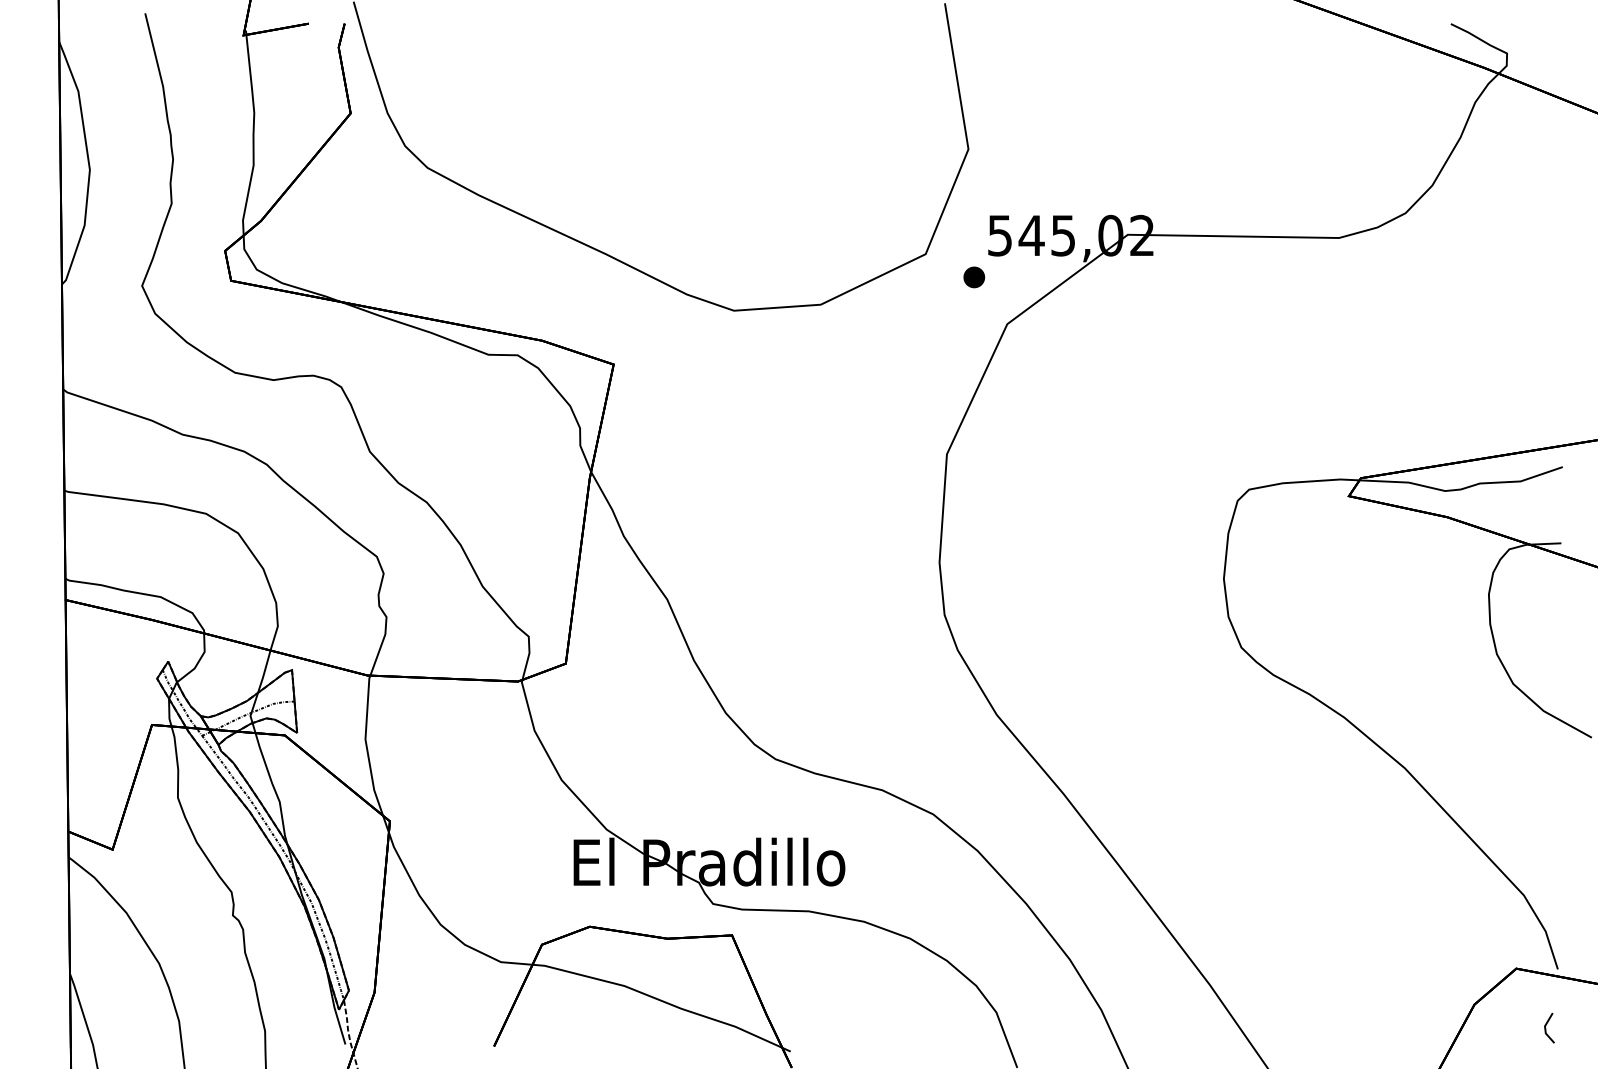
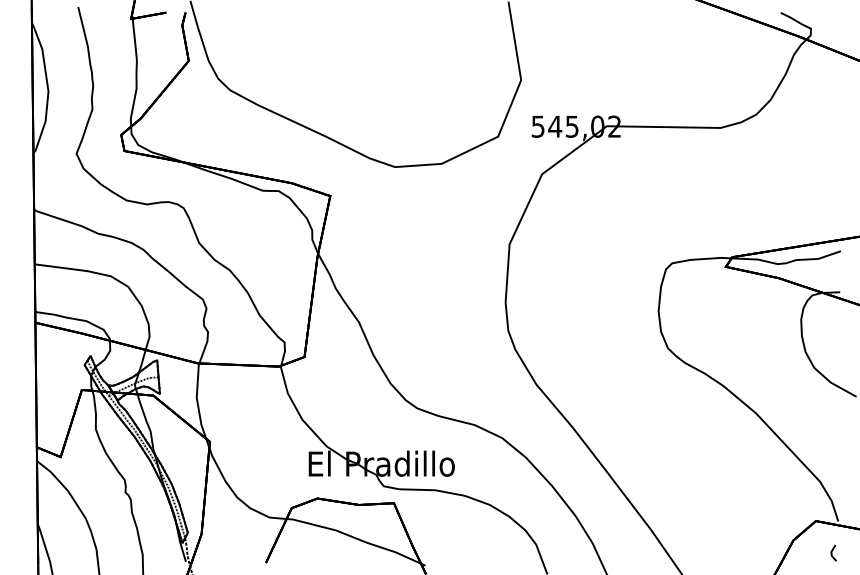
part: (972, 276) -> (523, 148), removed

